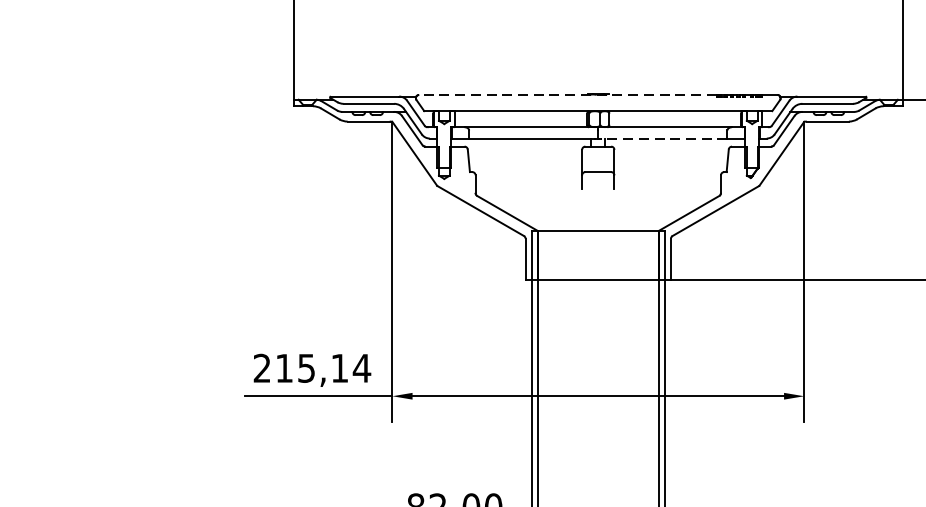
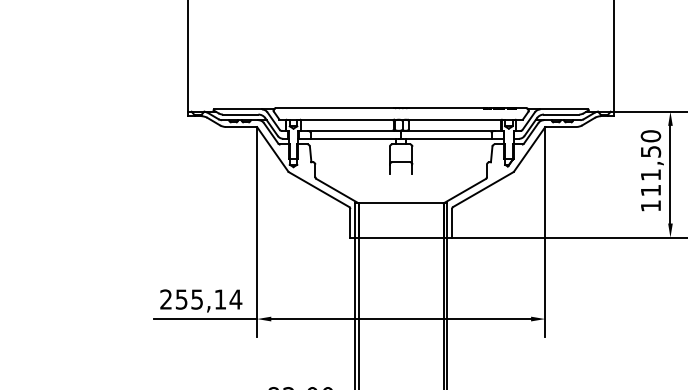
line: (567, 95) -> (379, 108), dashed -> solid
line: (663, 138) -> (446, 138), dashed -> solid
text: (284, 368) -> (181, 299), 215,14 -> 255,14

